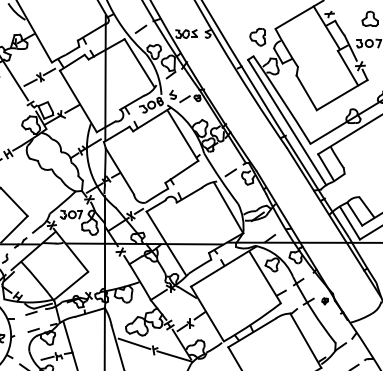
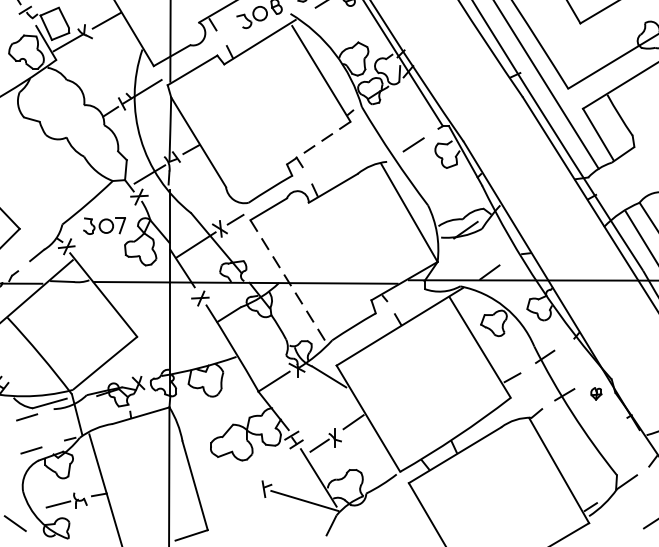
line: (181, 171) -> (318, 142), solid -> dashed
line: (166, 243) -> (288, 281), solid -> dashed
line: (134, 343) -> (226, 475), removed

